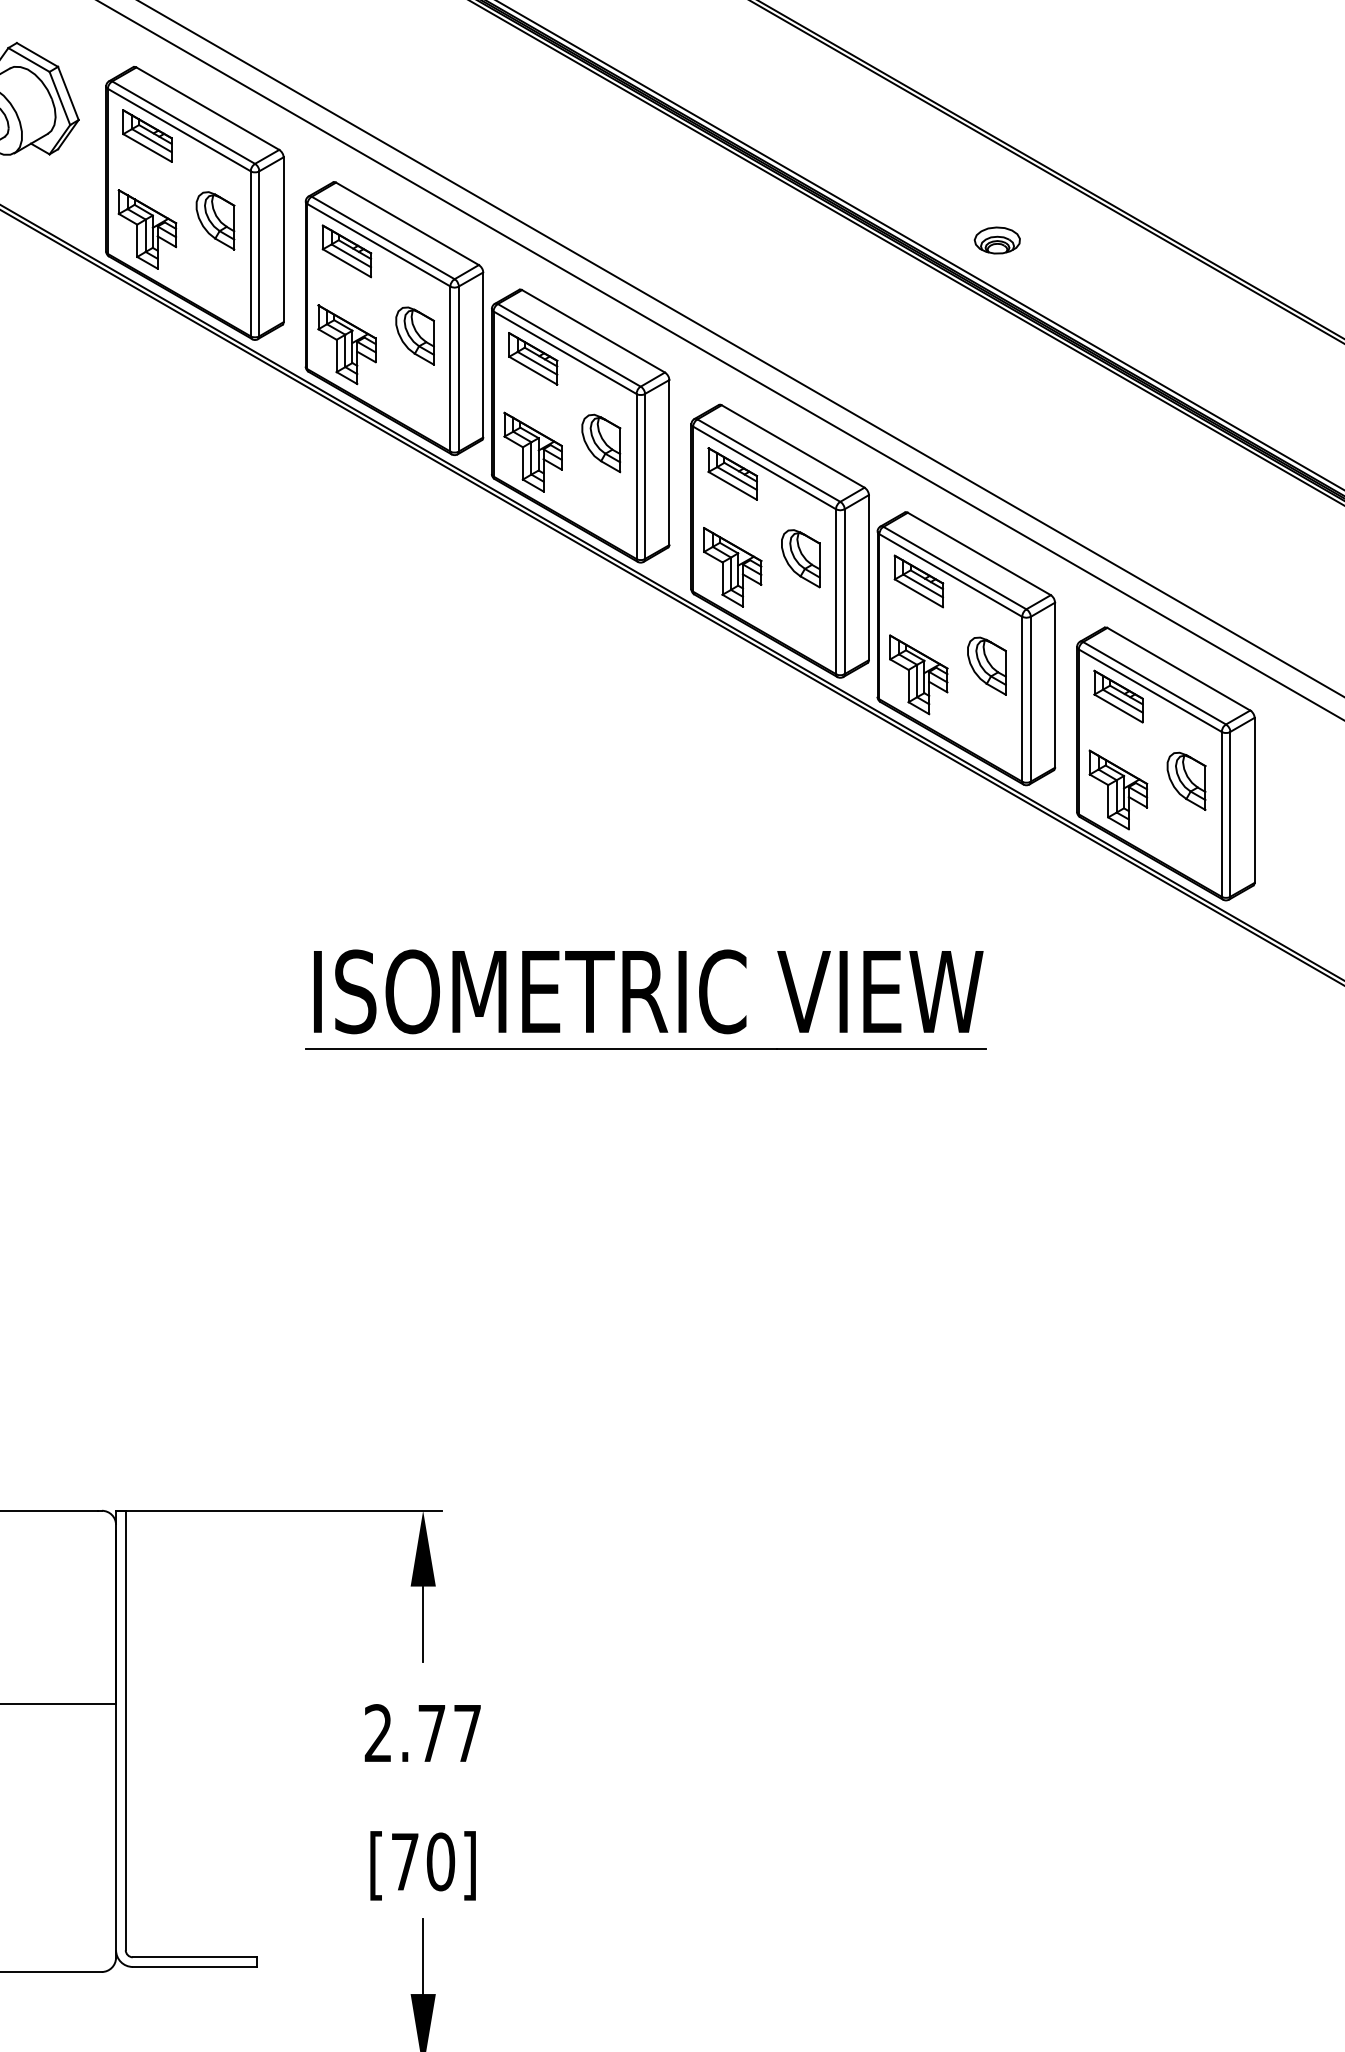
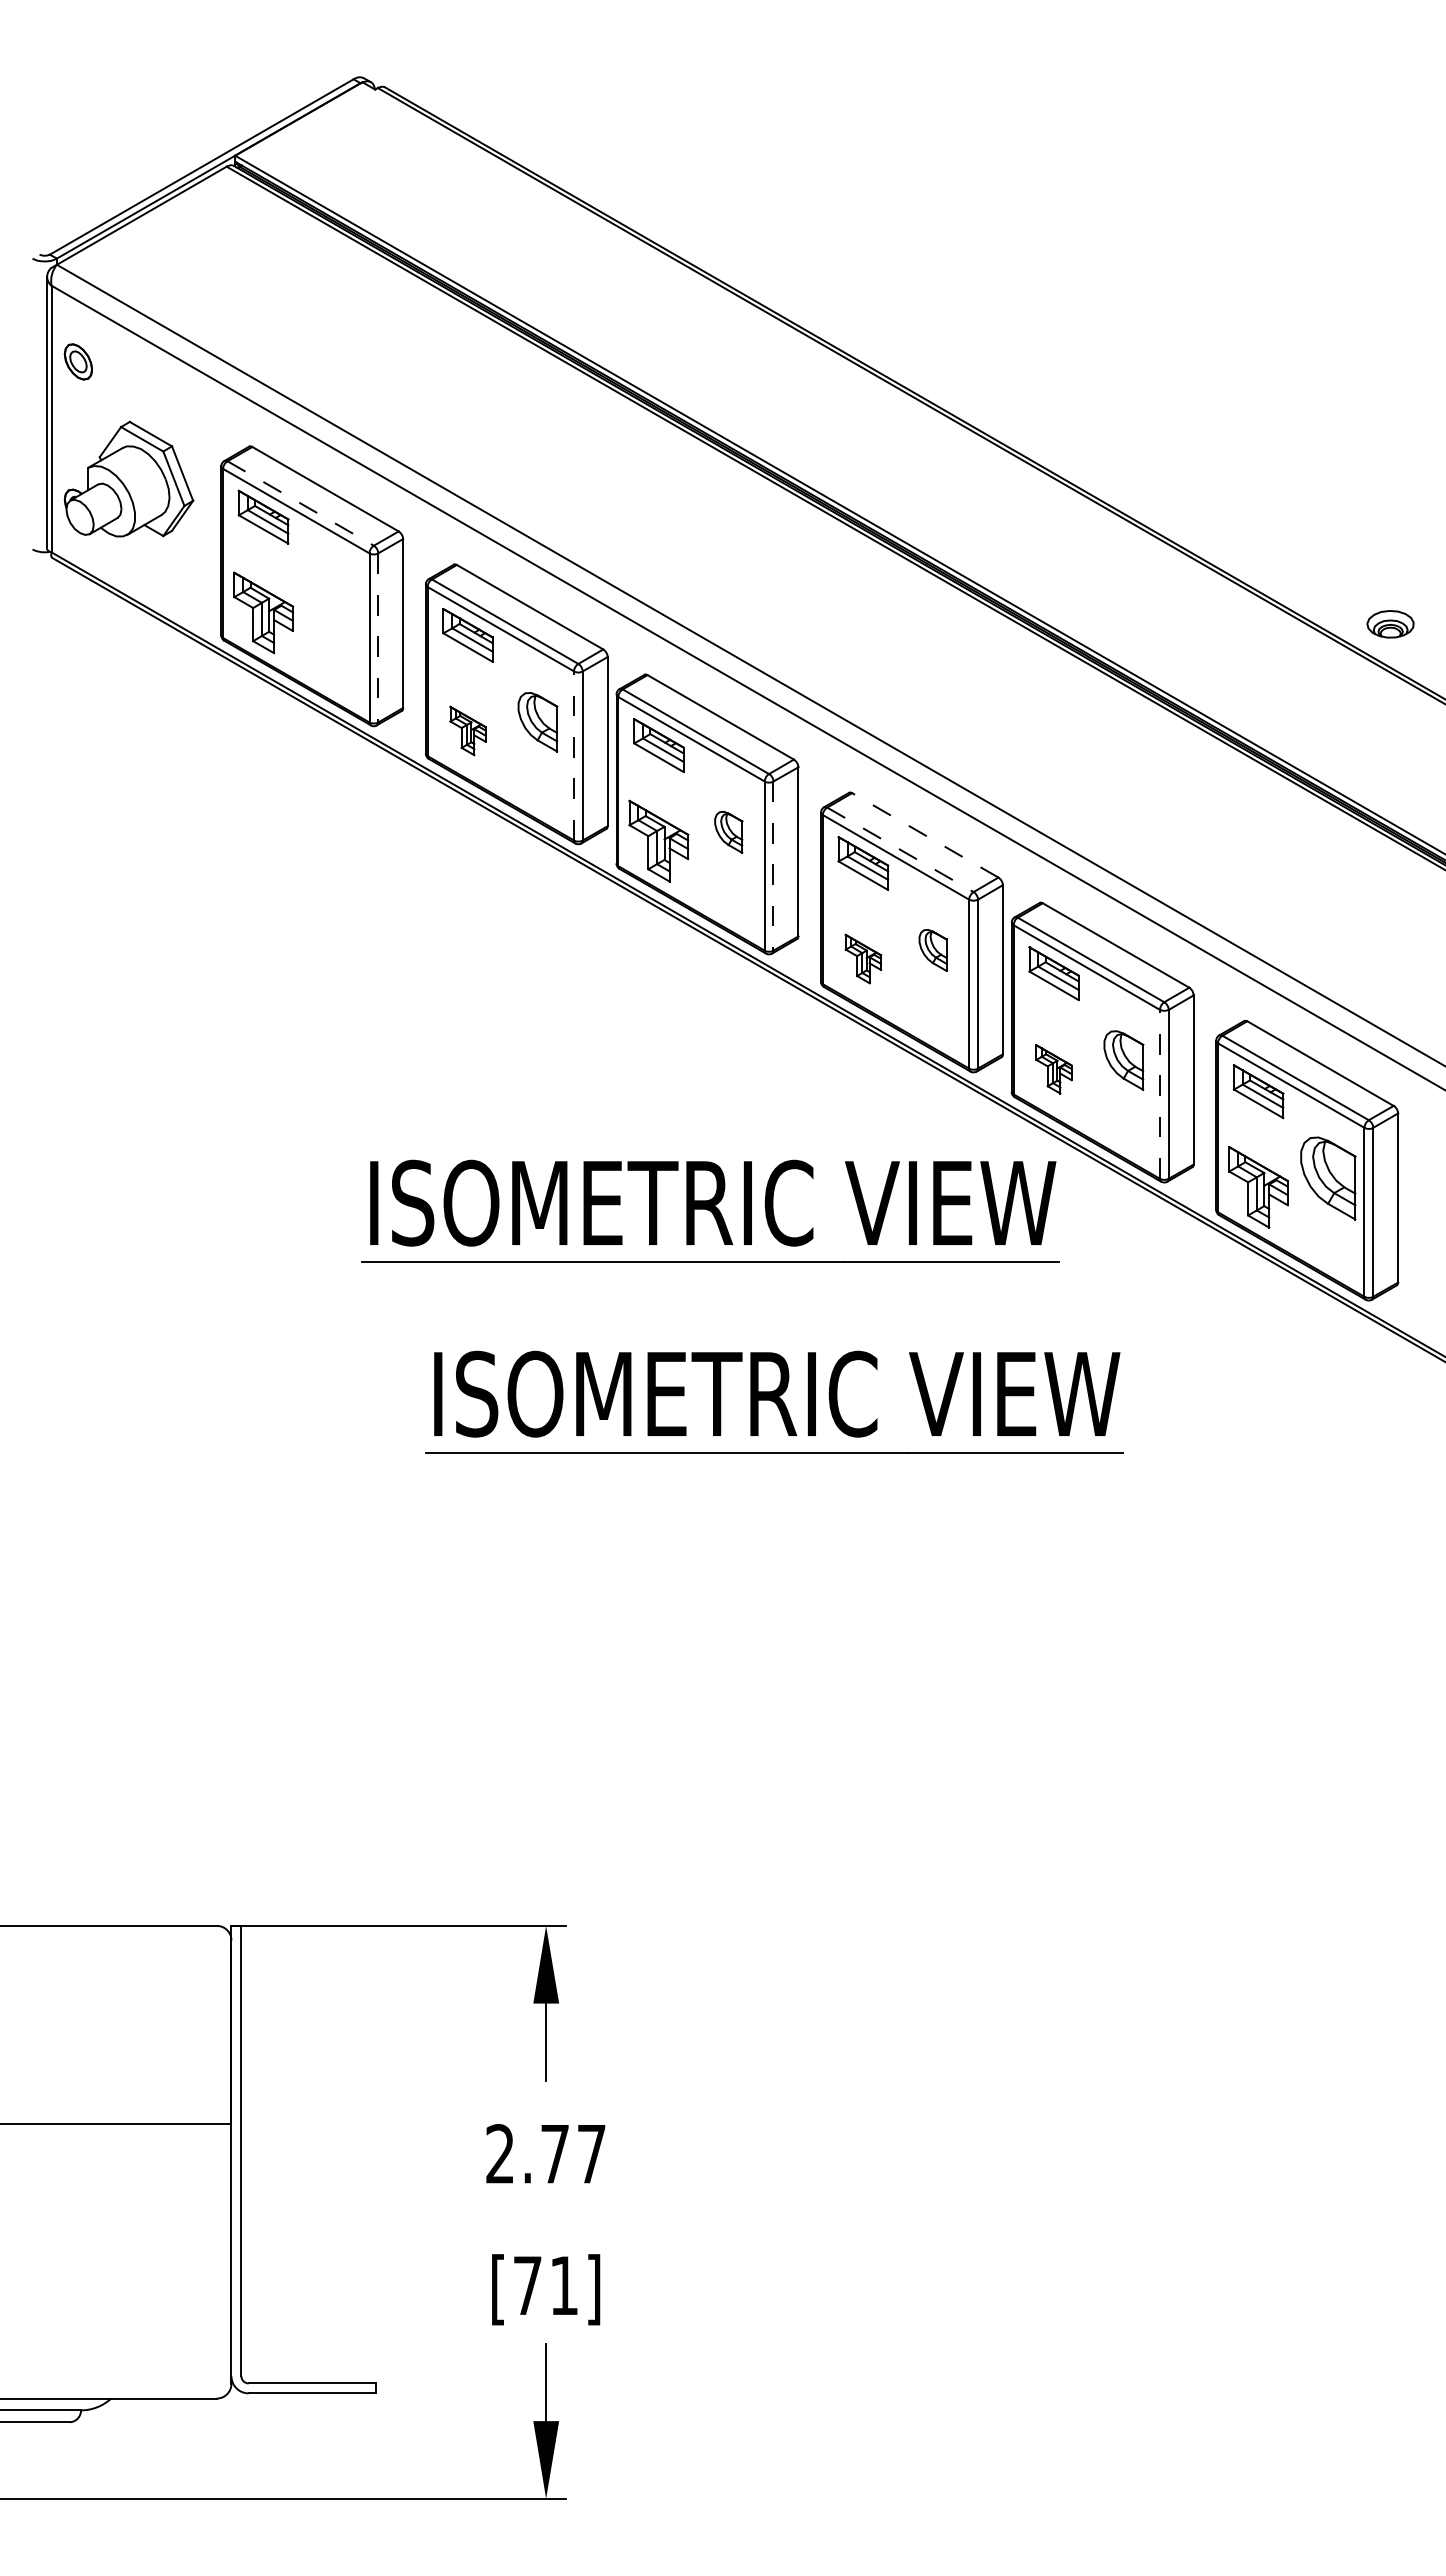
line: (184, 122) -> (301, 503), solid -> dashed
part: (215, 220) -> (333, 603), removed
part: (997, 240) -> (1390, 624), moved
line: (259, 253) -> (378, 637), solid -> dashed
part: (346, 344) -> (467, 730), size x0.6
line: (450, 368) -> (574, 755), solid -> dashed
part: (601, 443) -> (728, 832), size x0.7
line: (792, 446) -> (924, 835), solid -> dashed
line: (768, 461) -> (900, 850), solid -> dashed
line: (645, 476) -> (773, 866), solid -> dashed
part: (800, 558) -> (932, 950), size x0.7
part: (732, 566) -> (863, 958), size x0.6
part: (918, 674) -> (1053, 1069), size x0.6
line: (1021, 698) -> (1159, 1093), solid -> dashed
part: (1186, 781) -> (1328, 1178), size x1.4
part: (583, 812) -> (710, 1210), added
text: (441, 1861) -> (564, 2285), [70] -> [71]

